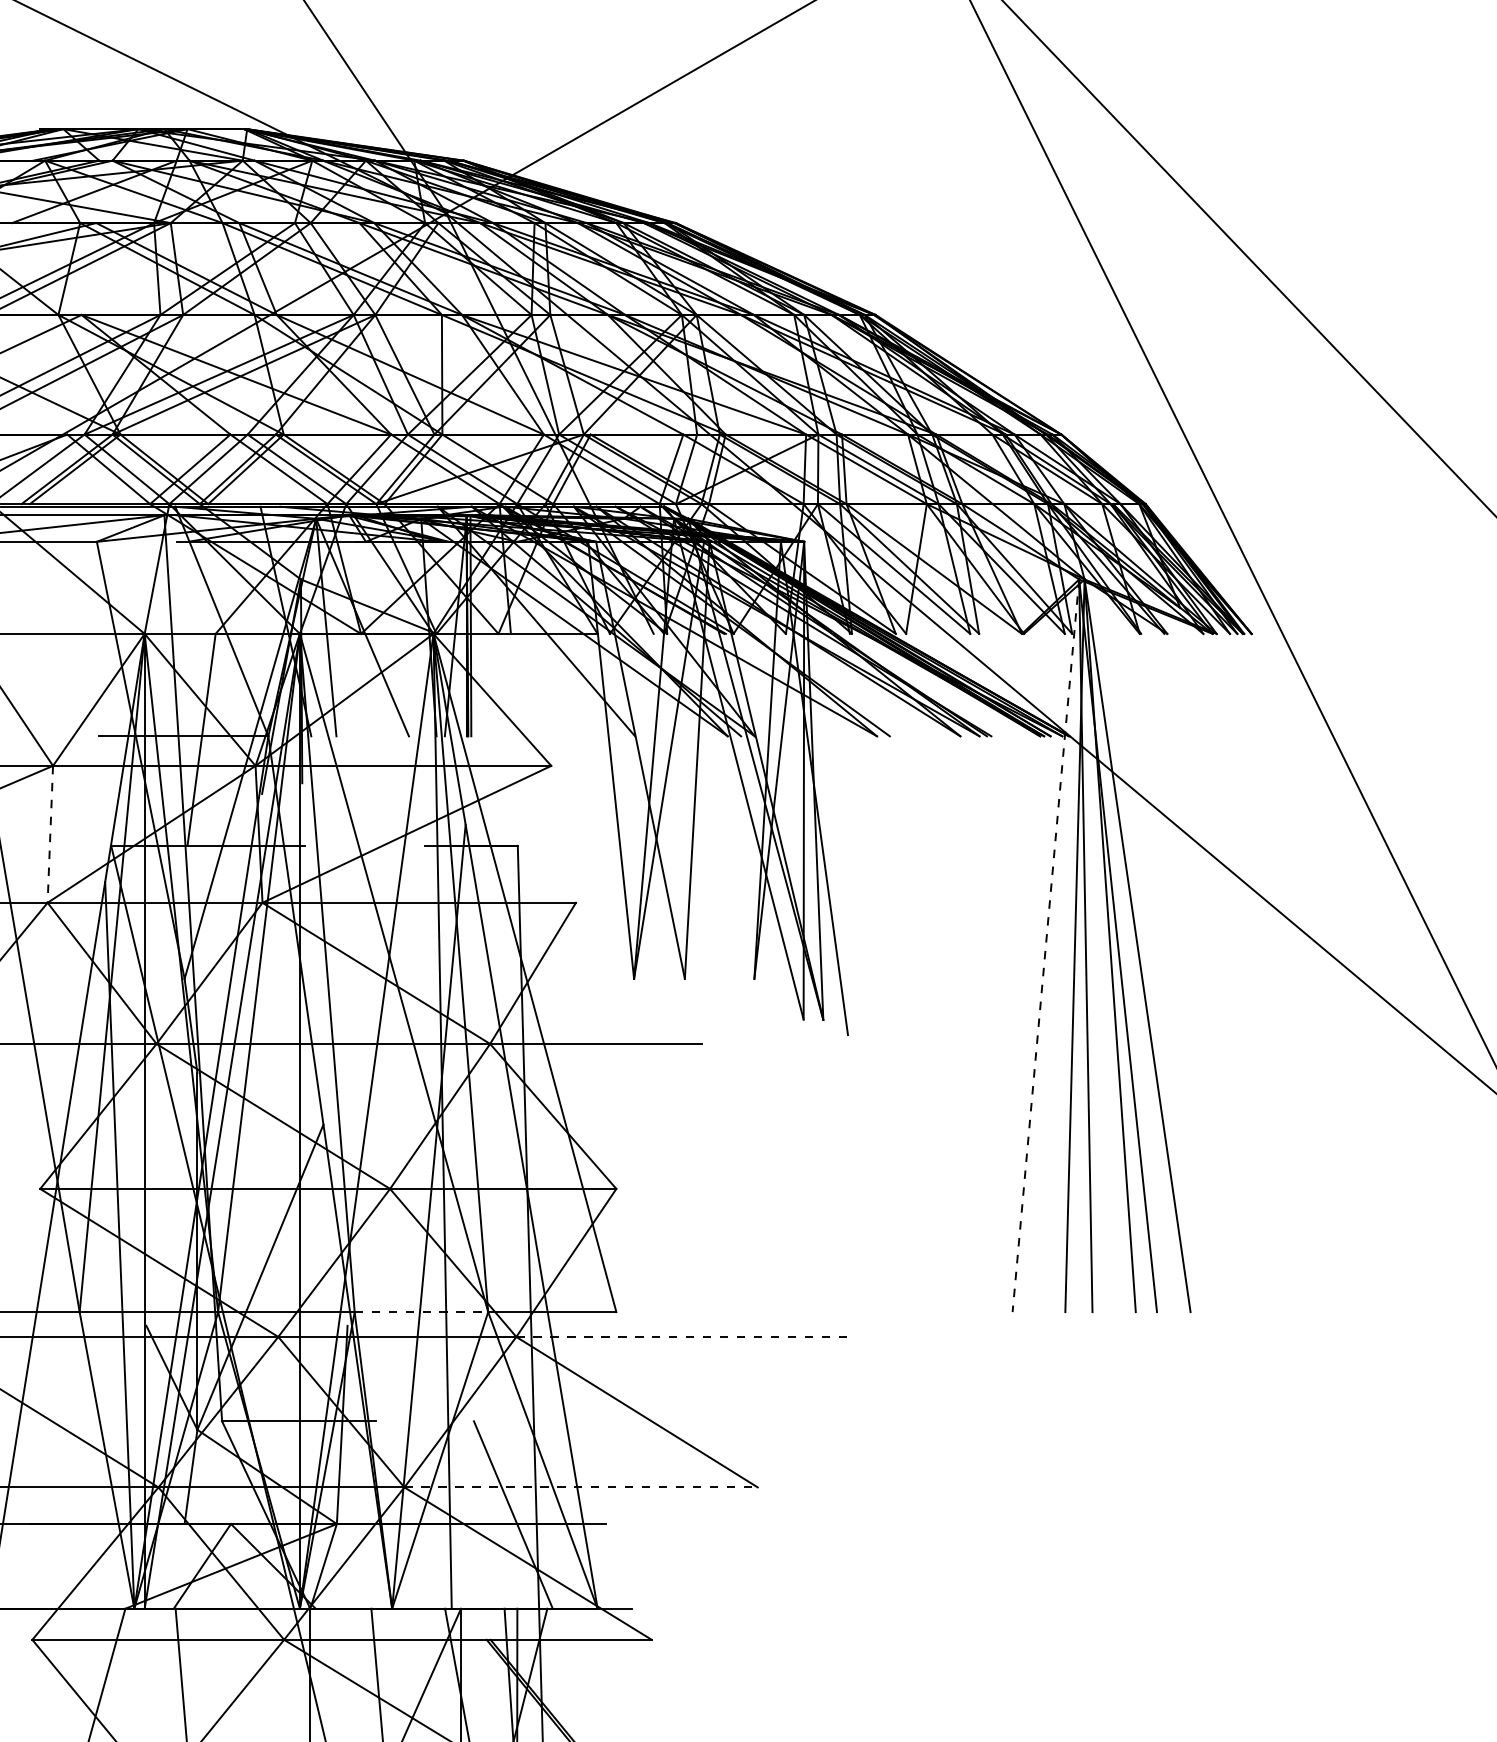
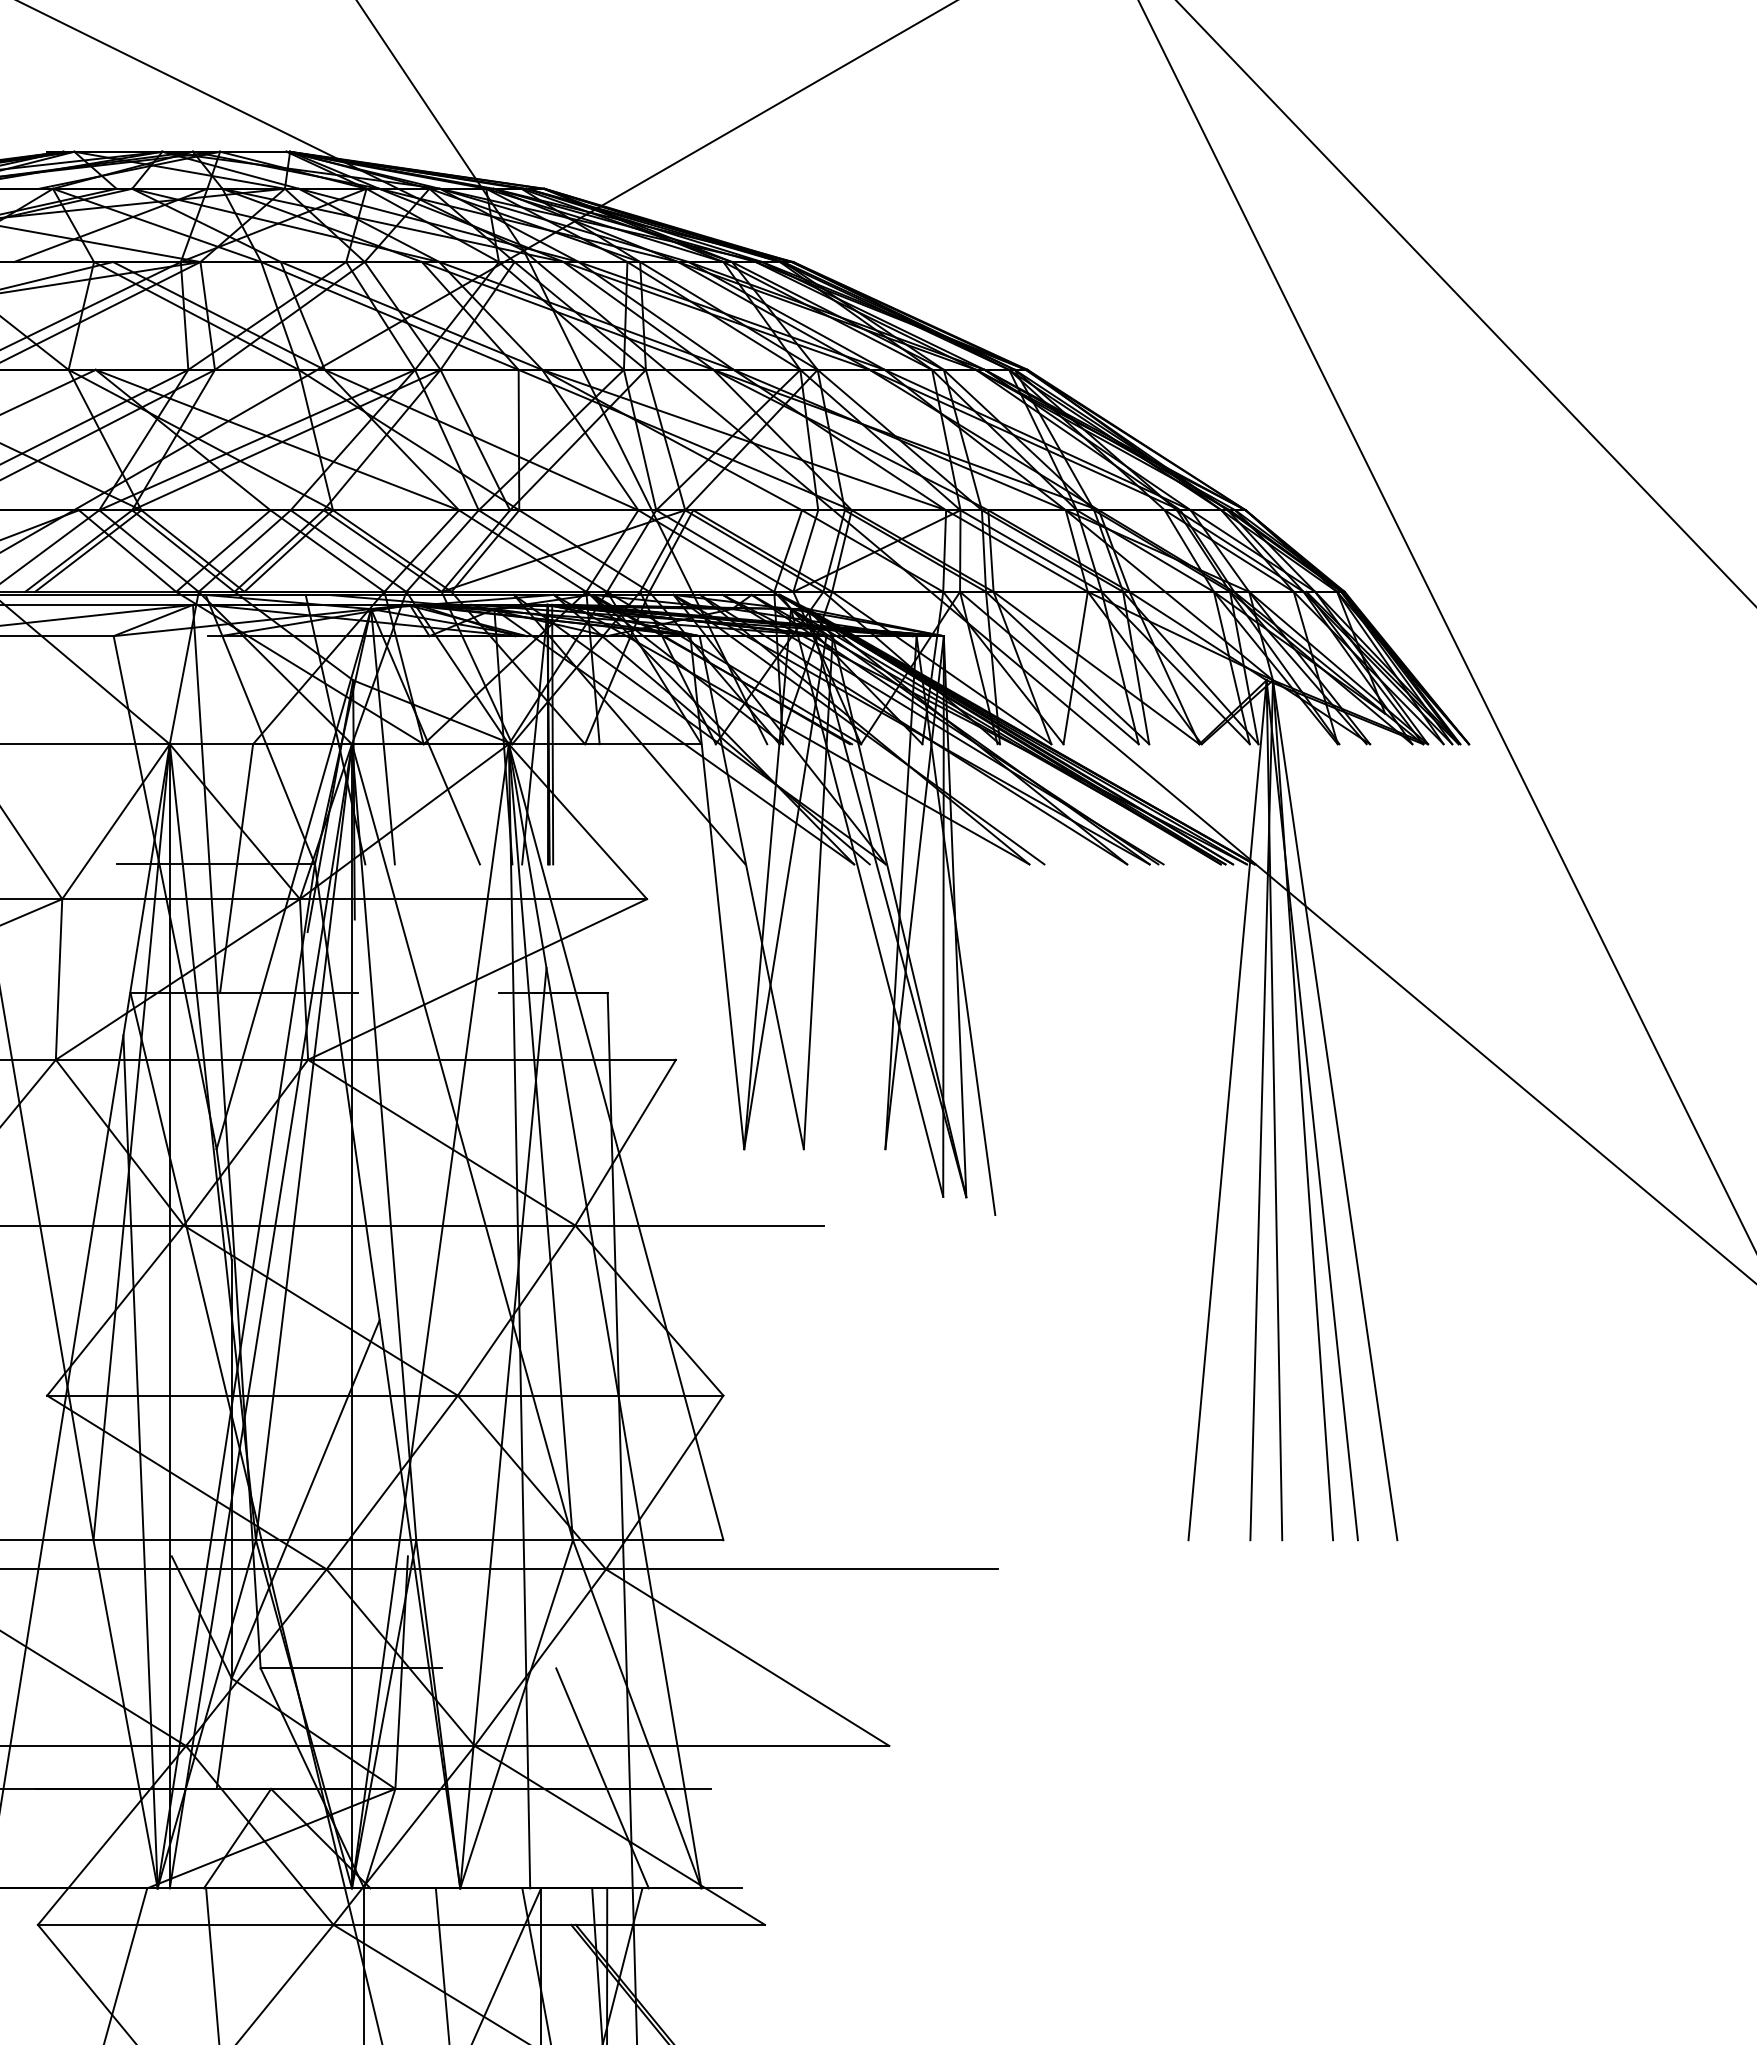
line: (50, 834) -> (59, 979), dashed -> solid
line: (1045, 945) -> (1227, 1110), dashed -> solid
line: (422, 1312) -> (495, 1540), dashed -> solid
line: (683, 1337) -> (802, 1569), dashed -> solid
line: (581, 1486) -> (682, 1745), dashed -> solid

